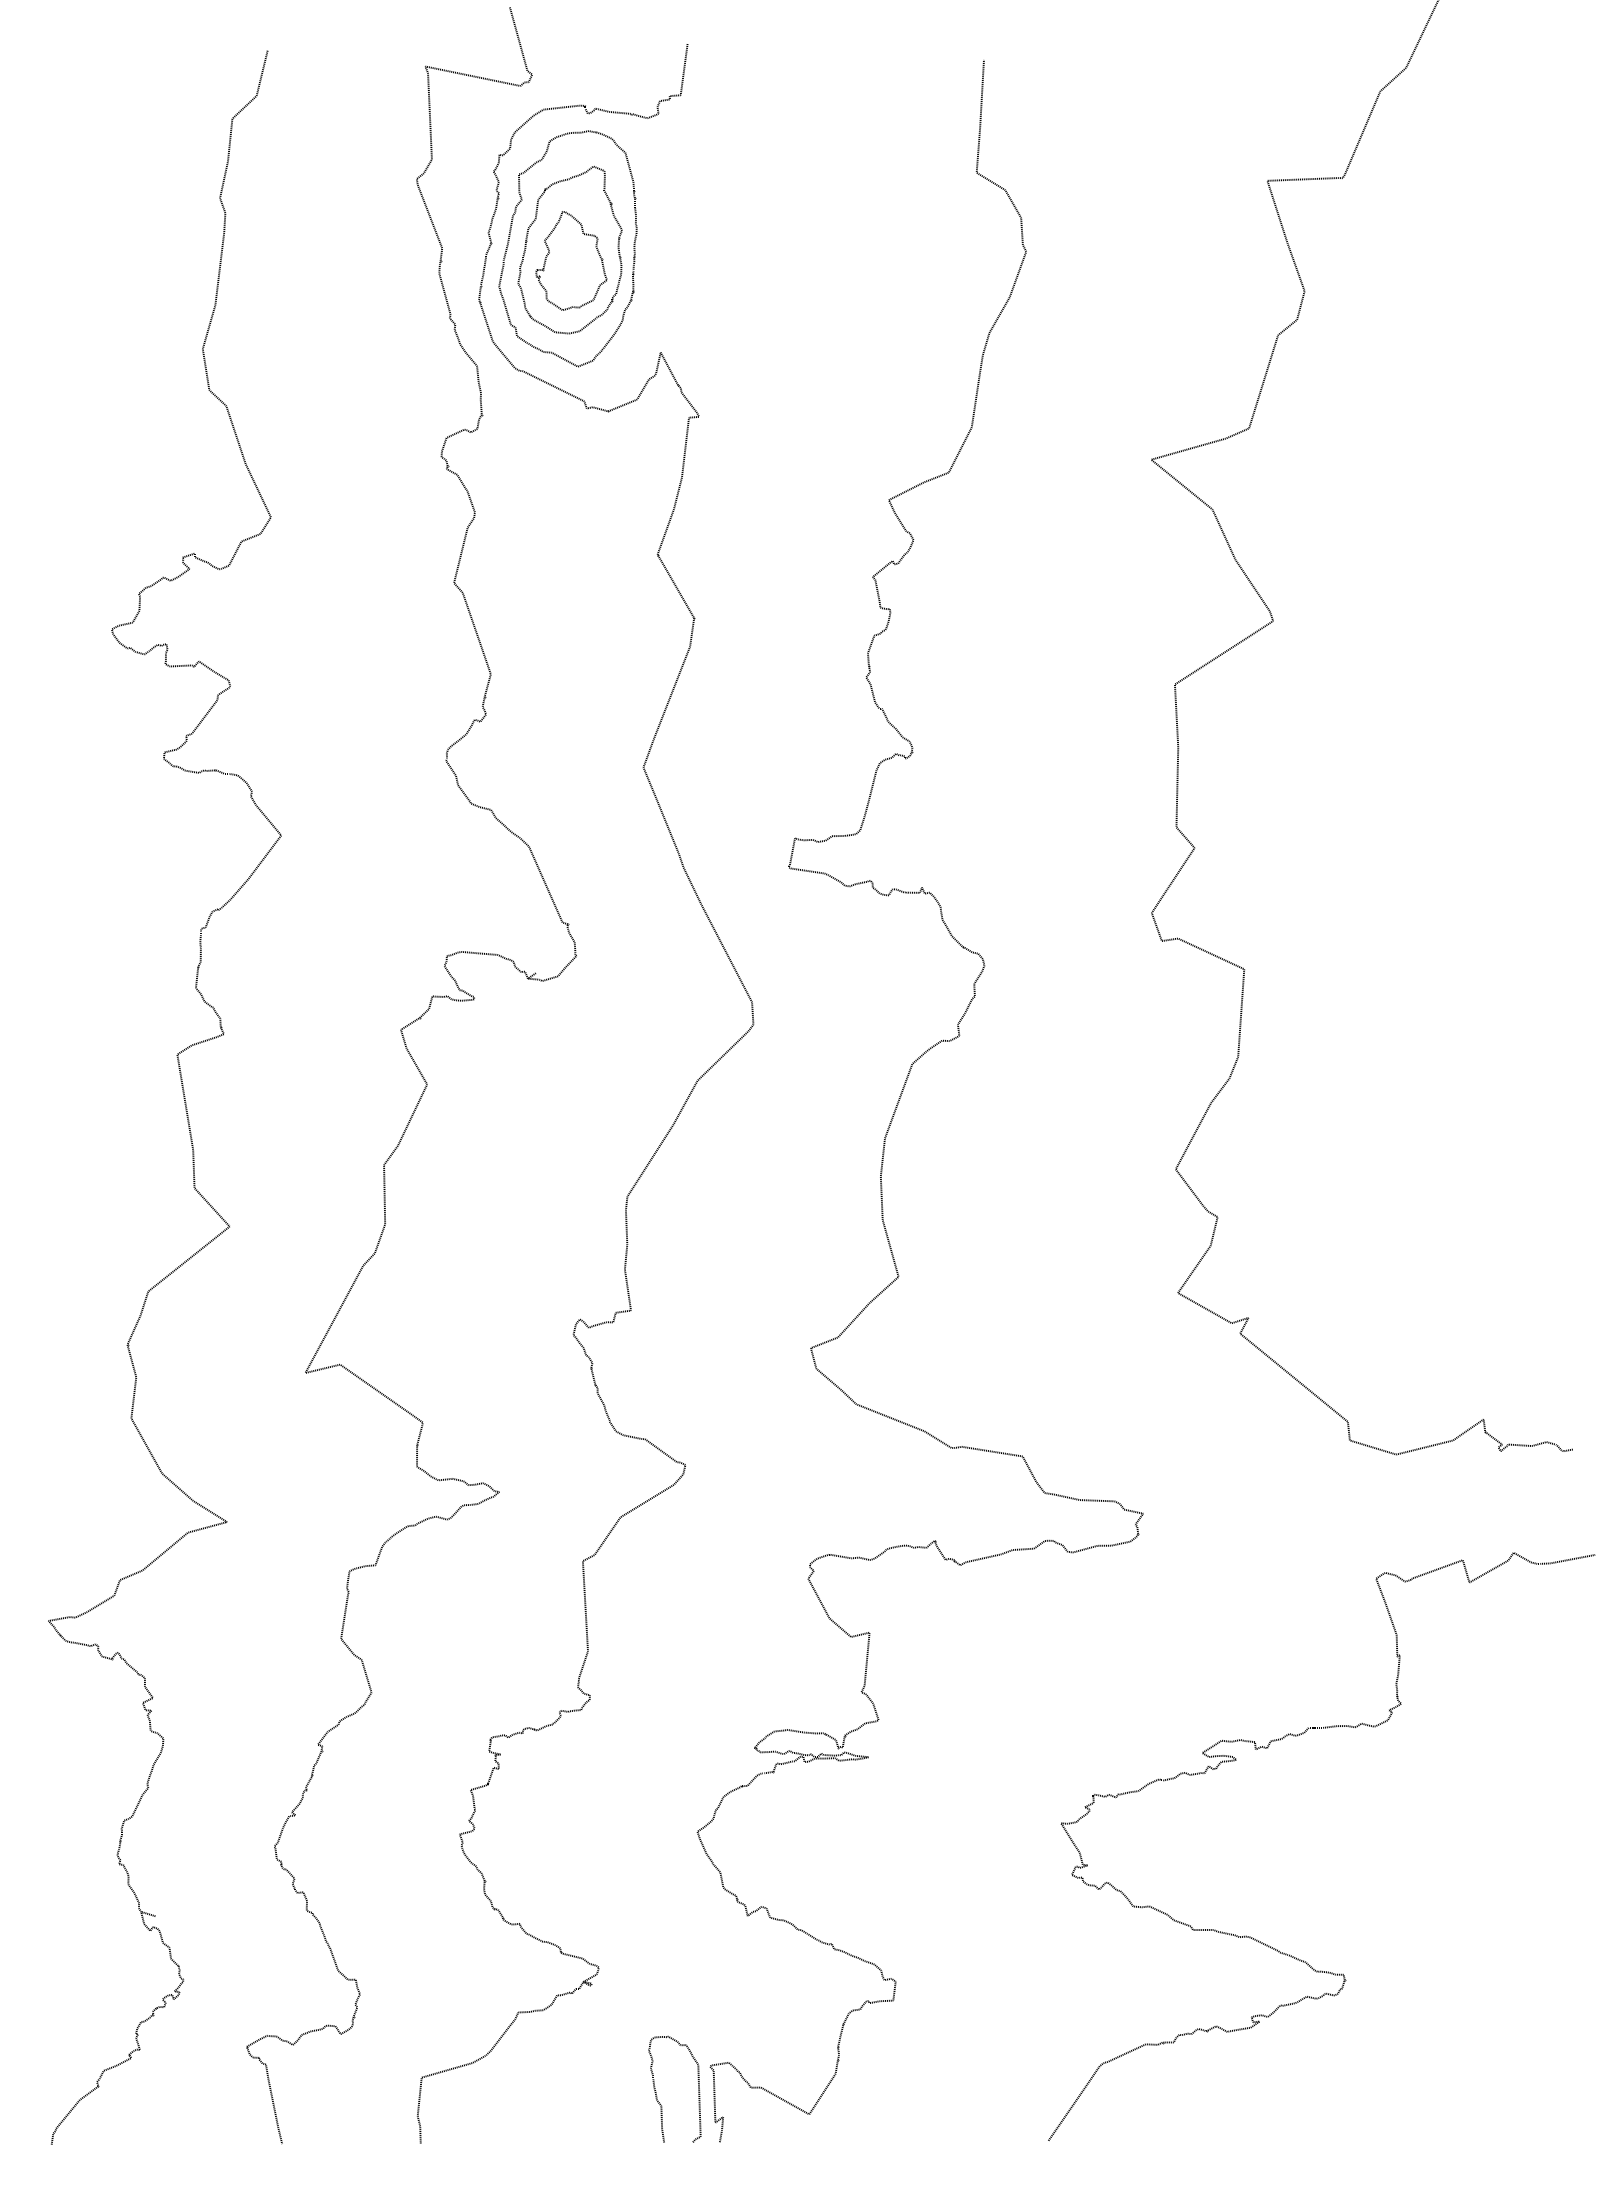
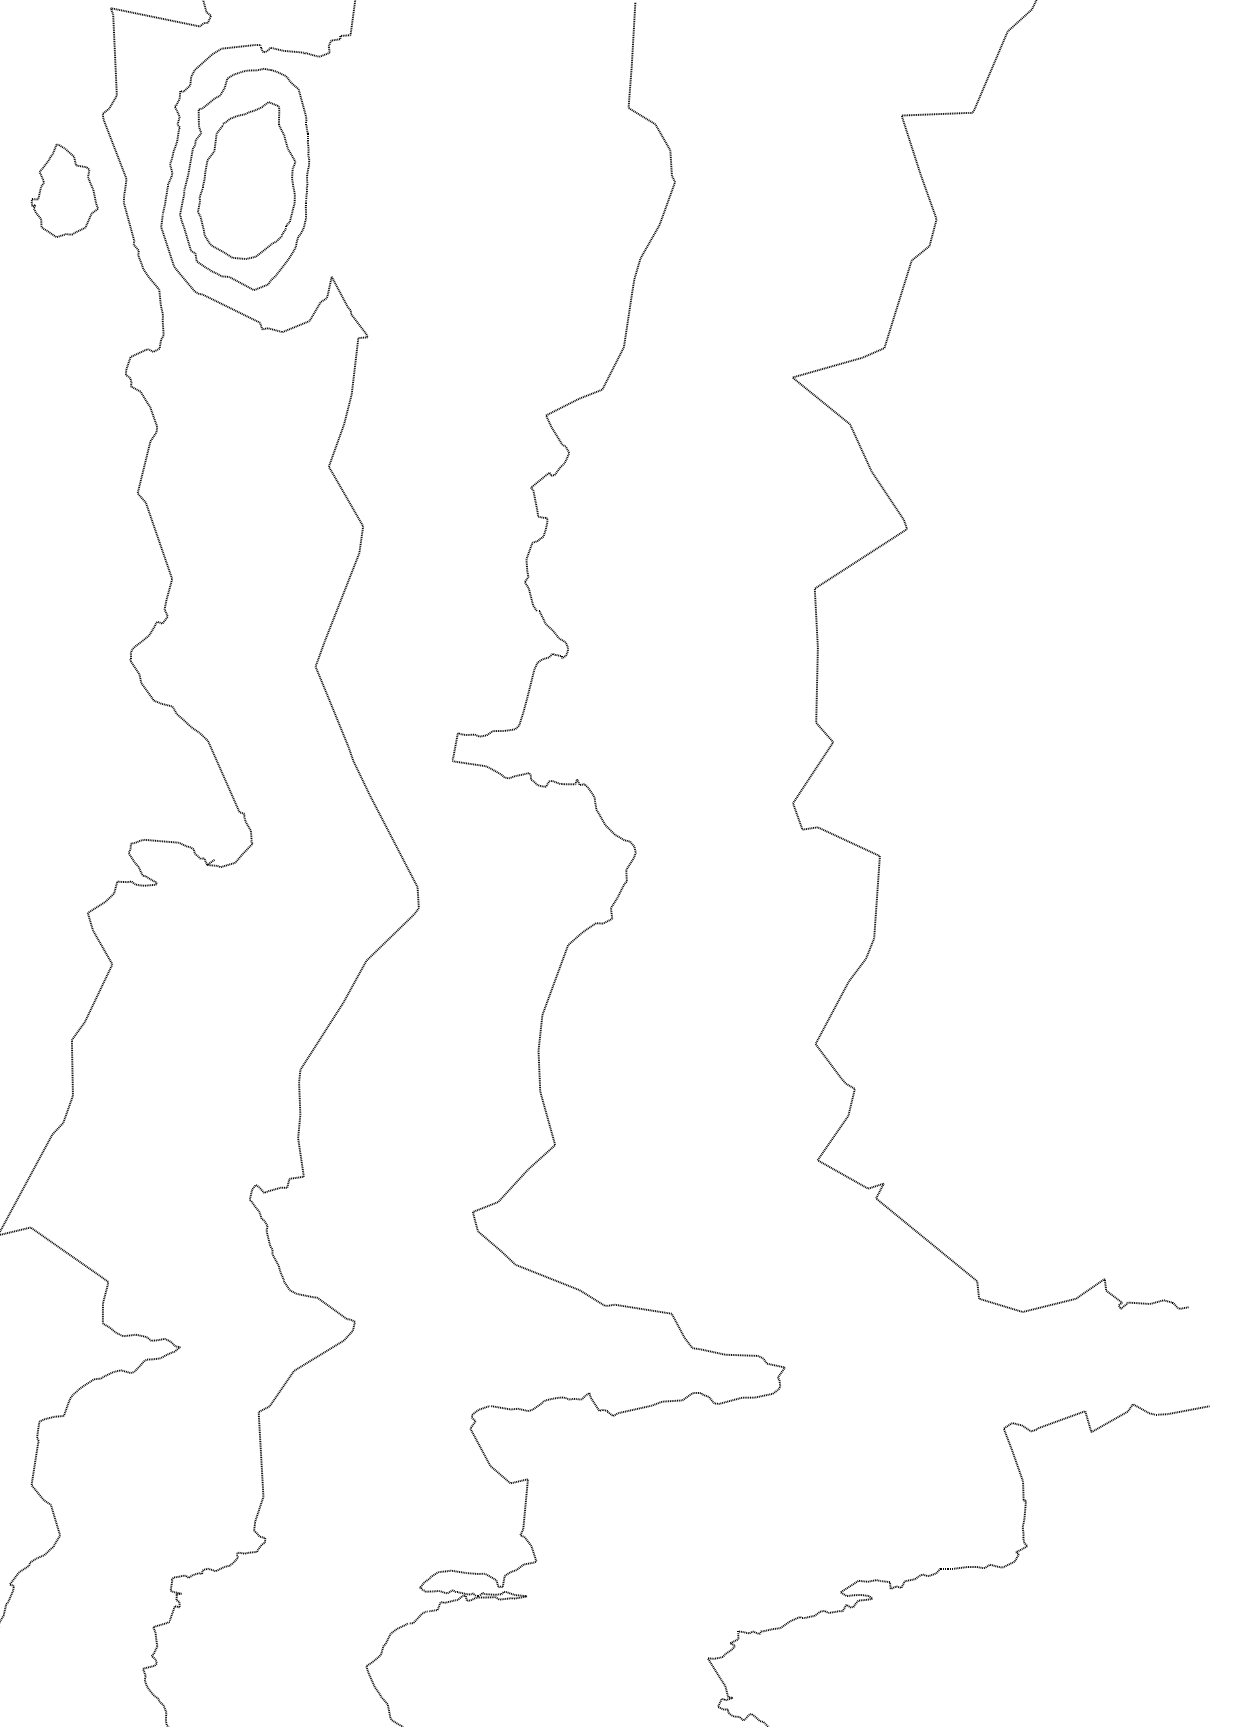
part: (571, 260) -> (64, 190), moved

